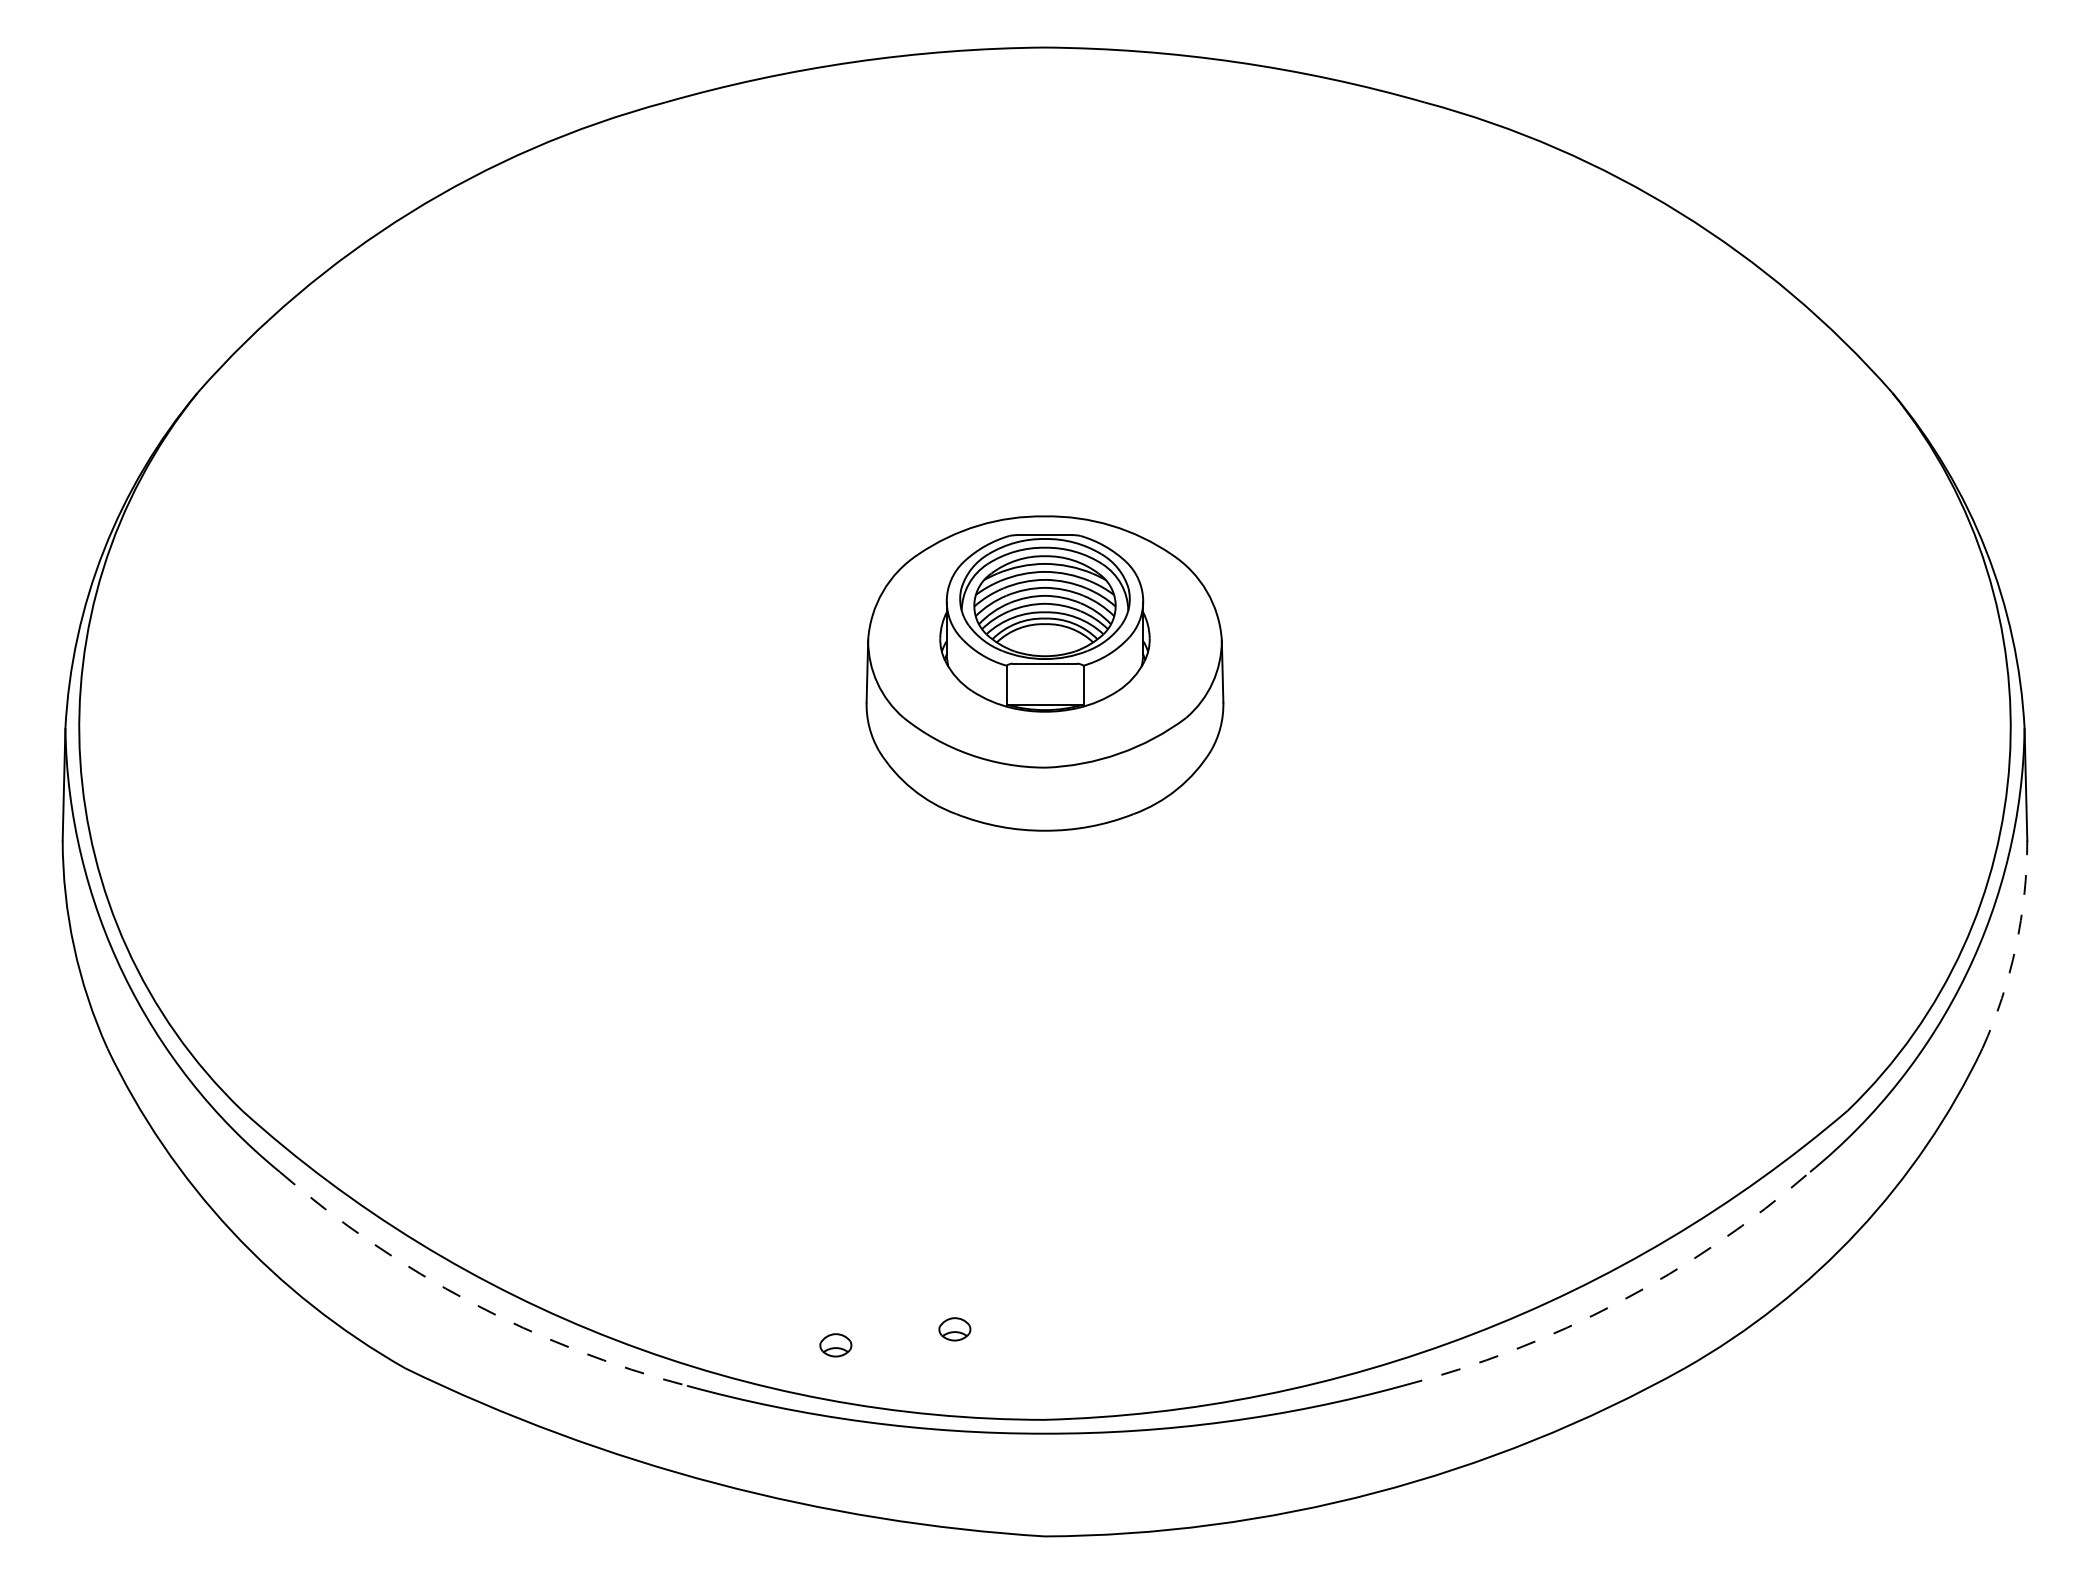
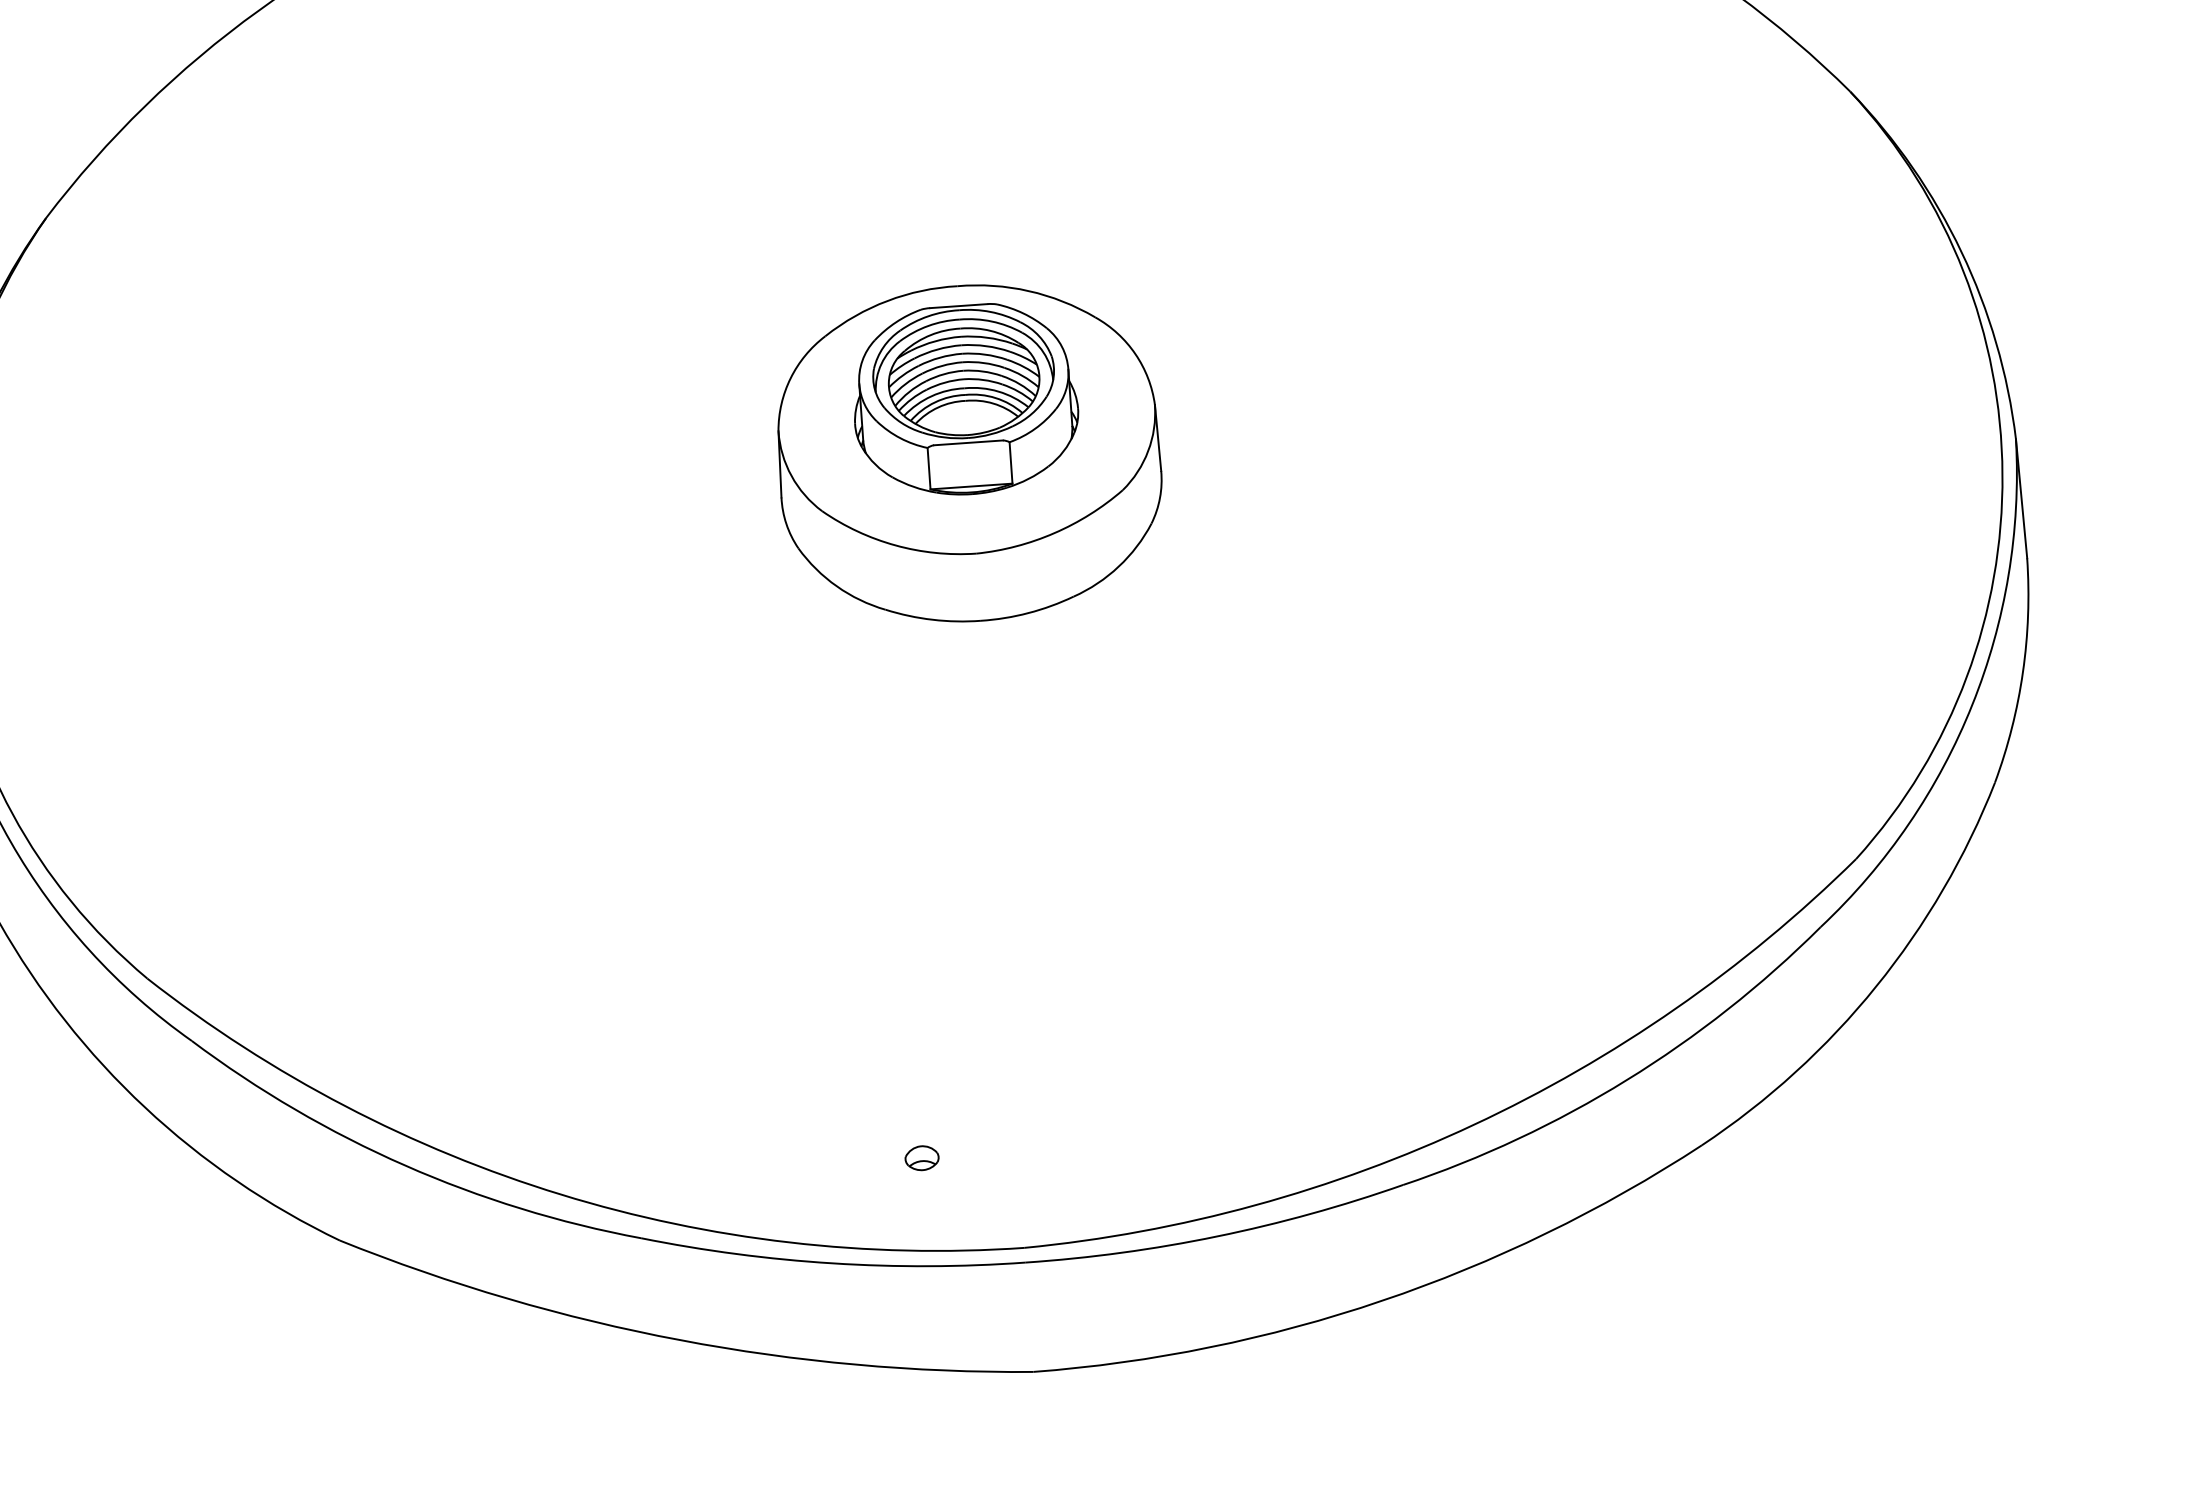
arc: (2015, 946) -> (2022, 671), dashed -> solid
arc: (471, 1302) -> (405, 1165), dashed -> solid
arc: (1618, 1302) -> (1626, 1080), dashed -> solid
part: (835, 1345) -> (796, 1184), removed

